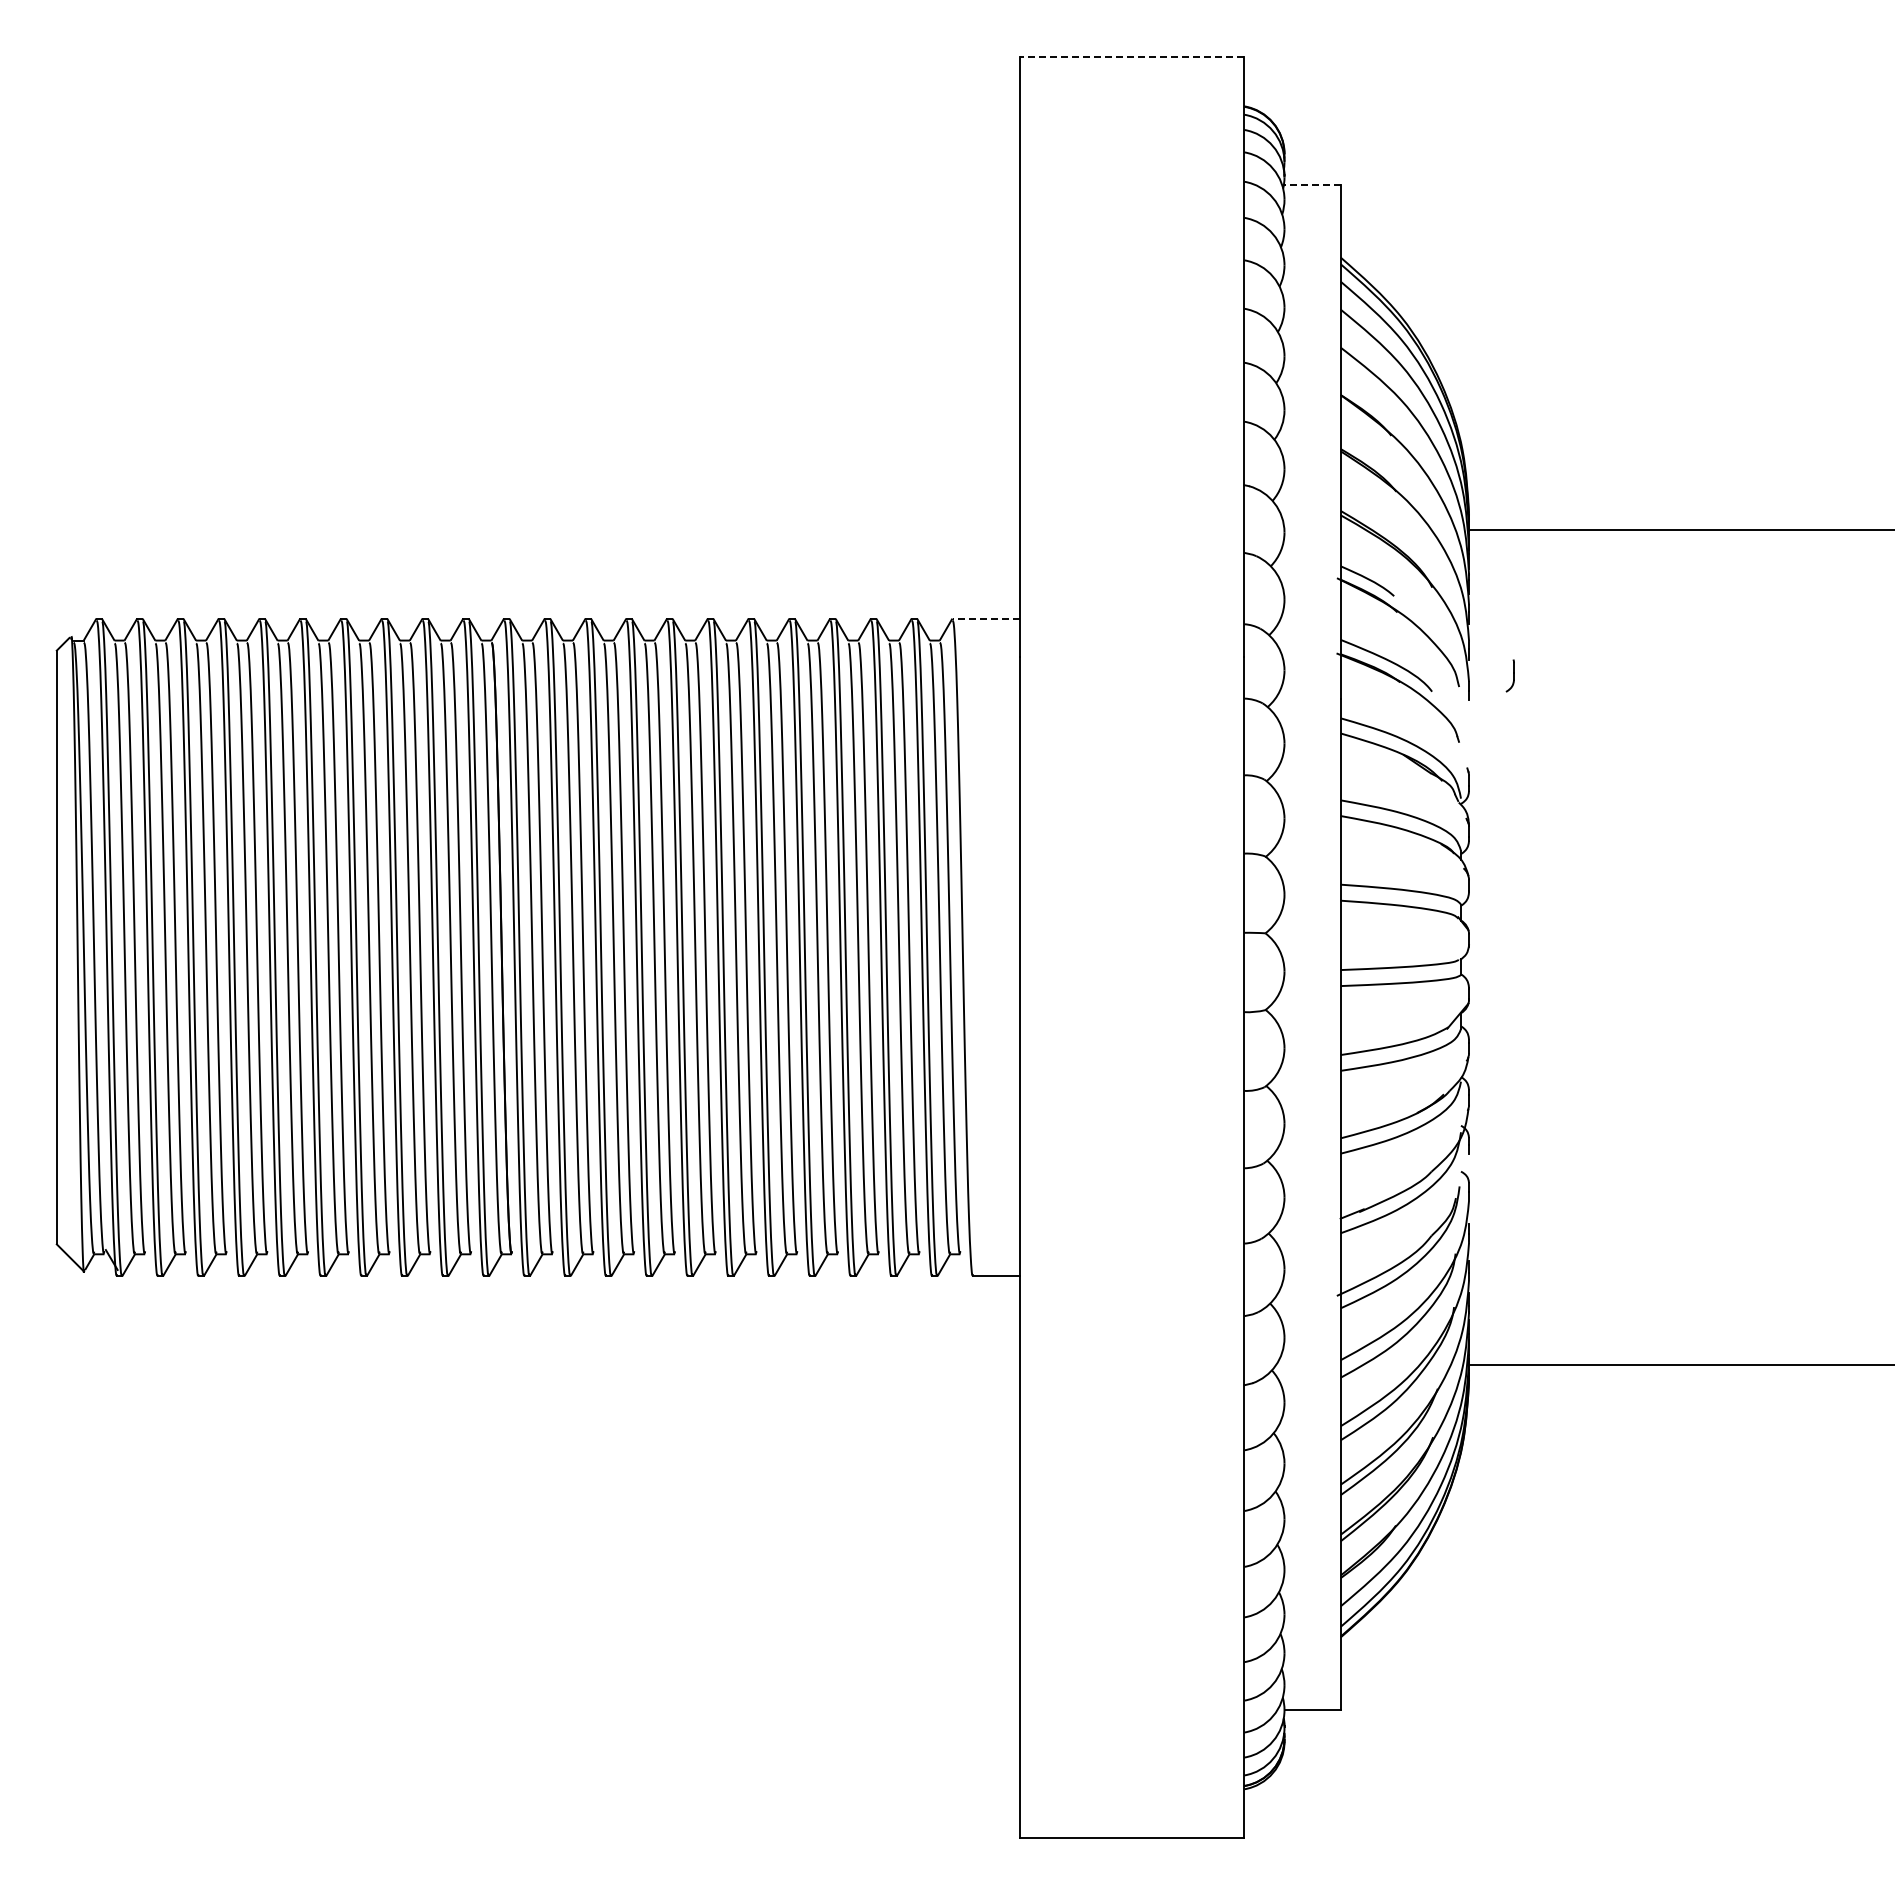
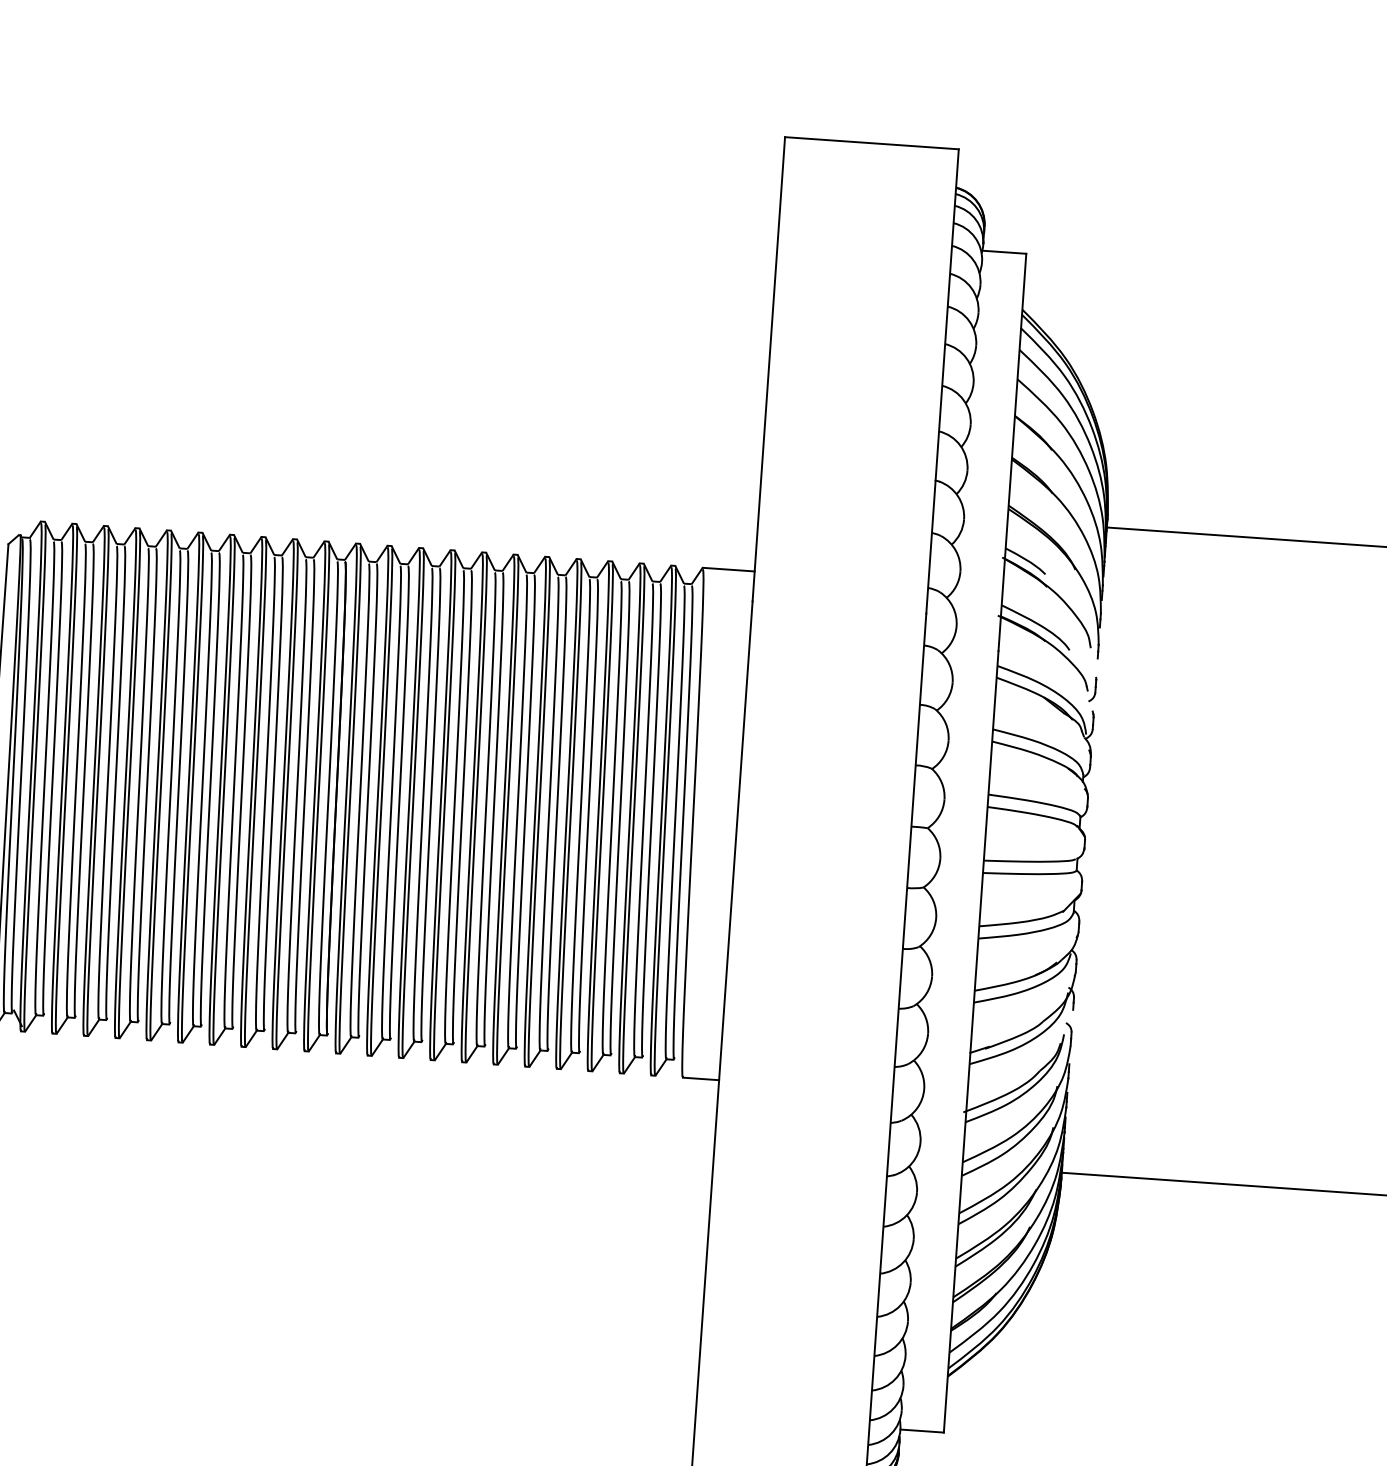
line: (1131, 56) -> (871, 142), dashed -> solid
line: (1311, 185) -> (1003, 252), dashed -> solid
line: (986, 618) -> (729, 569), dashed -> solid
part: (1509, 675) -> (1092, 689), moved

